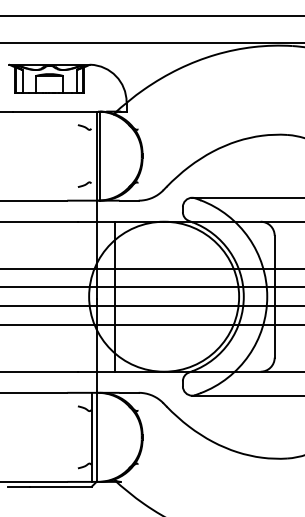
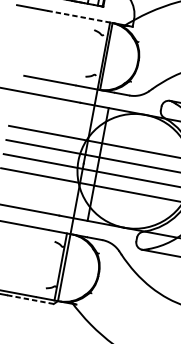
line: (60, 111) -> (82, 17), solid -> dashed
line: (60, 486) -> (30, 299), solid -> dashed

